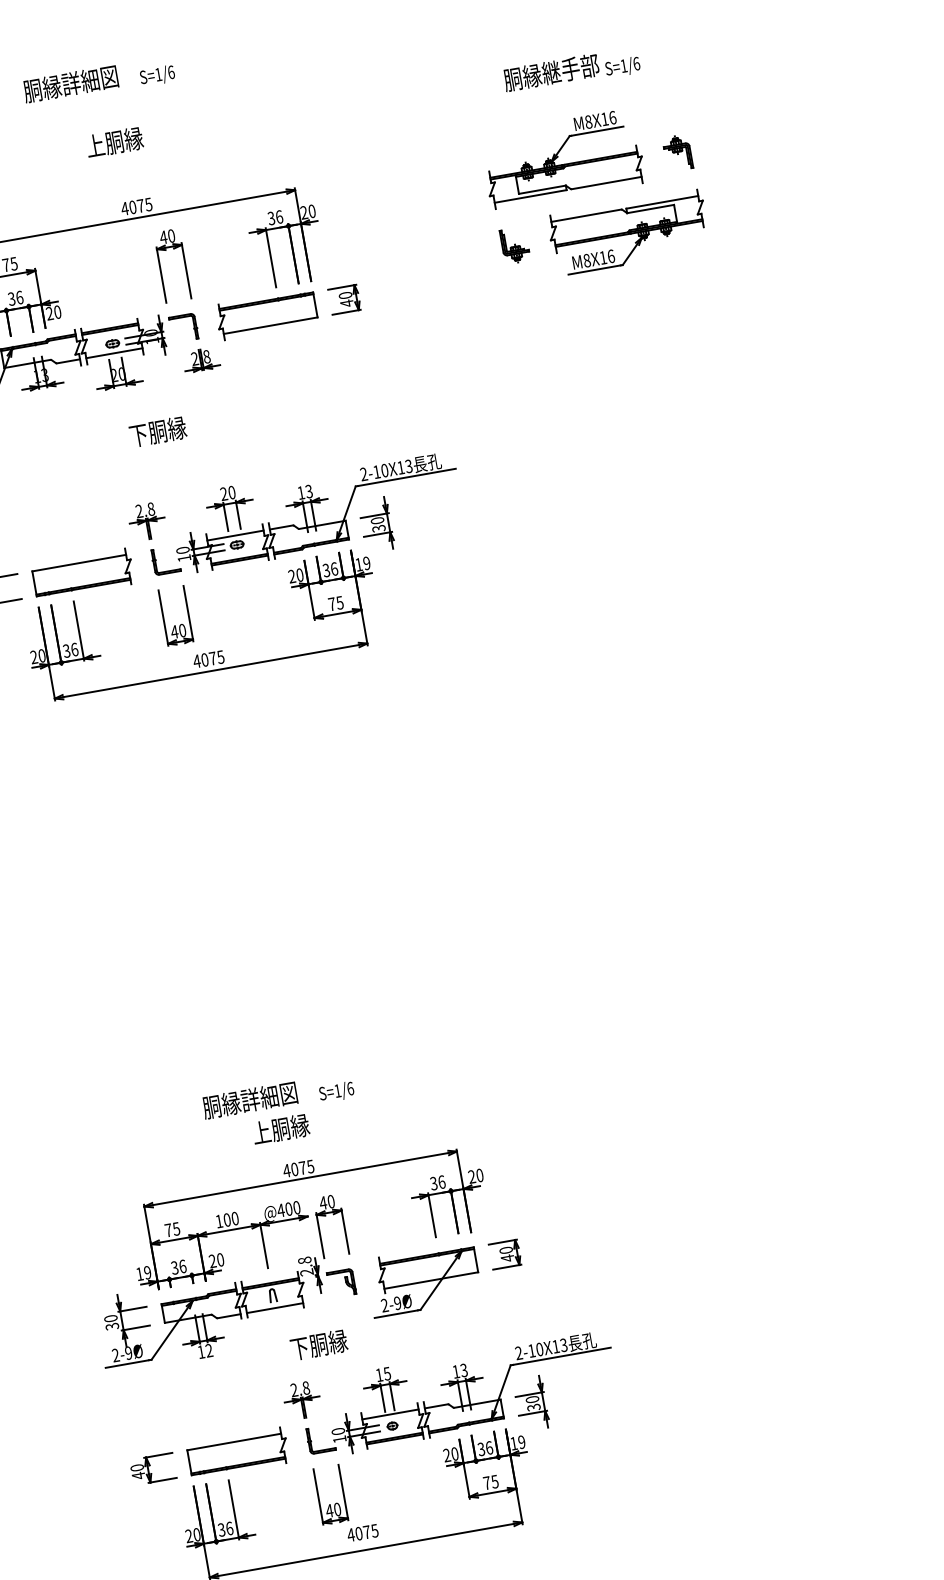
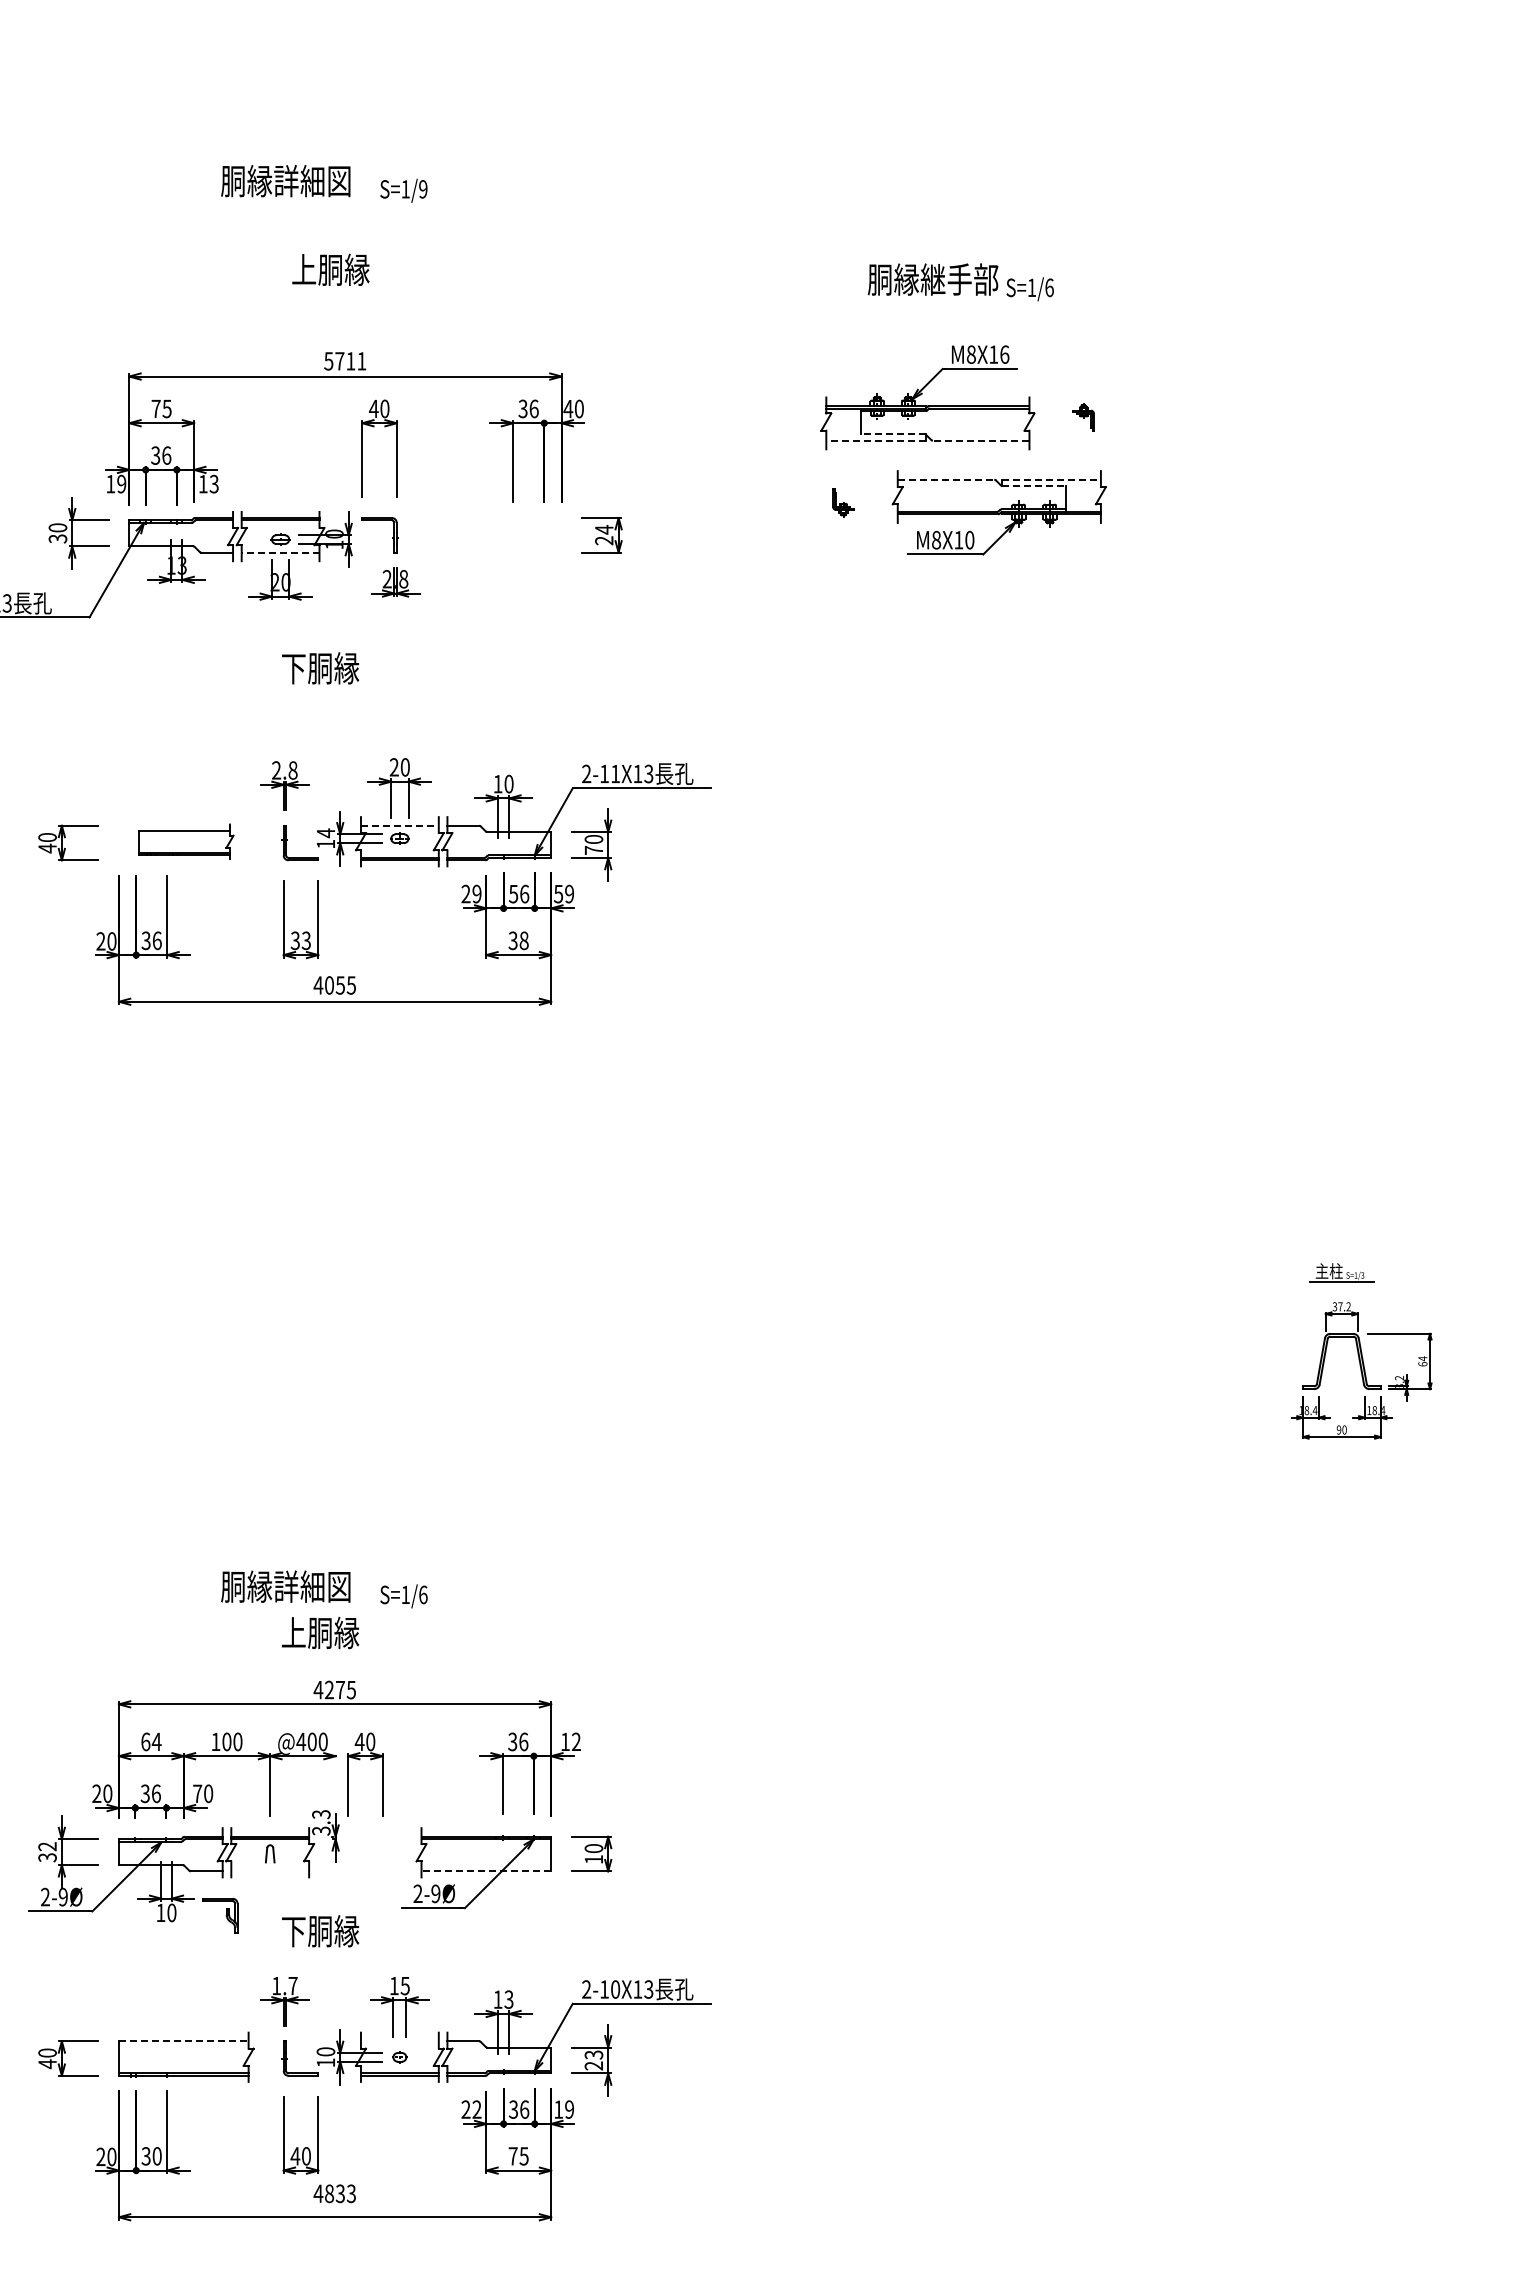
text: (171, 72) -> (423, 189), S=1/6 -> S=1/9
part: (677, 153) -> (1083, 417), size x0.6
line: (606, 182) -> (980, 440), solid -> dashed
line: (541, 189) -> (892, 434), solid -> dashed
line: (531, 196) -> (876, 440), solid -> dashed
line: (662, 202) -> (1051, 479), solid -> dashed
text: (136, 206) -> (344, 361), 4075 -> 5711
line: (650, 208) -> (1034, 485), solid -> dashed
text: (304, 212) -> (568, 408), 20 -> 40
line: (586, 215) -> (946, 479), solid -> dashed
part: (515, 246) -> (843, 503), size x0.6
text: (610, 255) -> (969, 539), M8X16 -> M8X10
text: (346, 298) -> (604, 534), 40 -> 24
text: (53, 312) -> (208, 483), 20 -> 13
part: (266, 314) -> (493, 536), removed
line: (114, 353) -> (280, 552), solid -> dashed
text: (384, 470) -> (615, 773), 2-10X13 -> 2-11X13
text: (308, 491) -> (508, 784), 13 -> 10
text: (378, 528) -> (593, 850), 30 -> 70
line: (235, 535) -> (399, 825), solid -> dashed
text: (182, 550) -> (325, 833), 10 -> 14
text: (358, 565) -> (558, 894), 19 -> 59
text: (326, 570) -> (513, 893), 36 -> 56
part: (83, 574) -> (186, 841), size x0.7
text: (299, 575) -> (476, 894), 20 -> 29
text: (335, 603) -> (518, 940), 75 -> 38
text: (178, 631) -> (300, 940), 40 -> 33
text: (212, 658) -> (340, 985), 4075 -> 4055
text: (294, 1169) -> (329, 1689), 4075 -> 4275
text: (475, 1175) -> (570, 1741), 20 -> 12
text: (172, 1229) -> (151, 1741), 75 -> 64
text: (507, 1258) -> (593, 1859), 40 -> 10
text: (212, 1261) -> (197, 1793), 20 -> 70
text: (305, 1266) -> (321, 1822), 2.8 -> 3.3
text: (143, 1273) -> (102, 1793), 19 -> 20
line: (431, 1280) -> (486, 1871), solid -> dashed
part: (341, 1283) -> (220, 1915), moved
line: (275, 1308) -> (270, 1871), removed
text: (110, 1318) -> (47, 1846), 30 -> 32
text: (208, 1350) -> (171, 1912), 12 -> 10
text: (299, 1388) -> (284, 1985), 2.8 -> 1.7
text: (532, 1403) -> (593, 2060), 30 -> 23
line: (390, 1414) -> (399, 2041), removed
line: (234, 1442) -> (183, 2041), solid -> dashed
text: (454, 1454) -> (476, 2109), 20 -> 22
text: (229, 1528) -> (156, 2156), 36 -> 30
text: (366, 1532) -> (340, 2193), 4075 -> 4833

